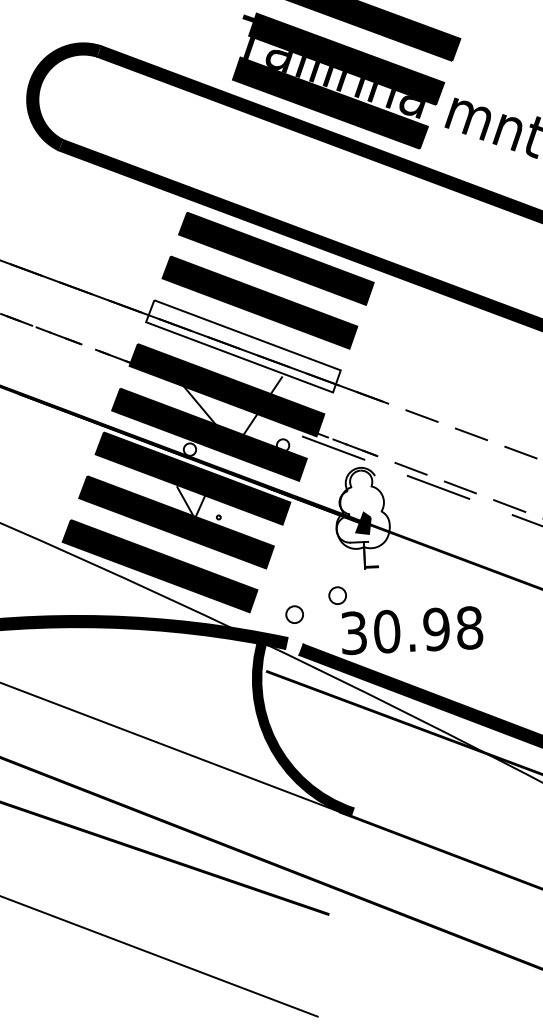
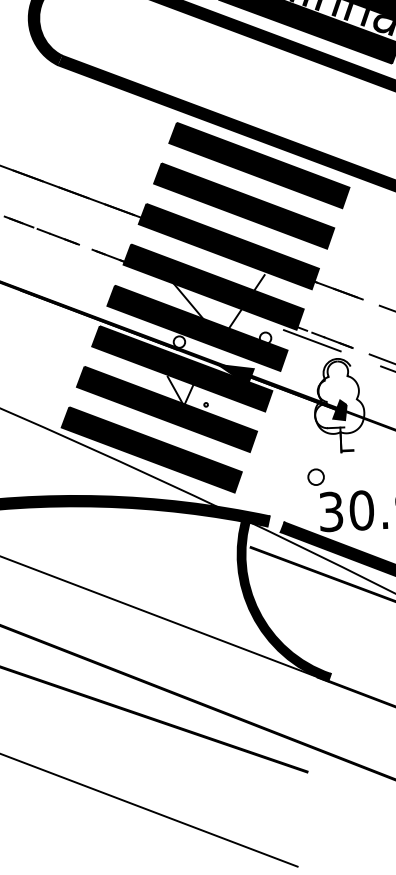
fill: (243, 346) -> (228, 246), added
fill: (249, 484) -> (234, 374), added
circle: (294, 614) -> (276, 494), removed

